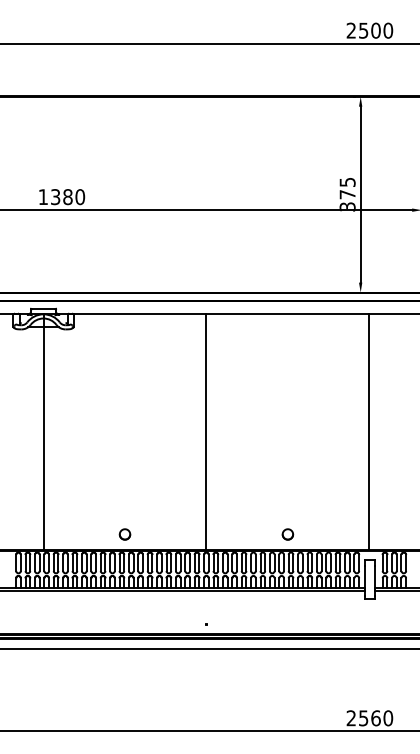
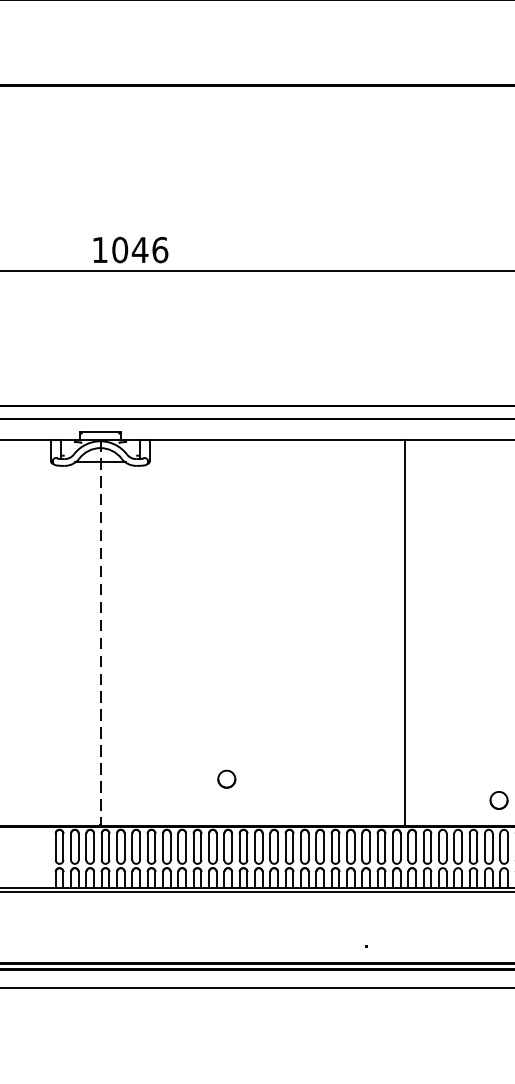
text: (67, 197) -> (139, 250), 1380 -> 1046
line: (206, 431) -> (405, 632), moved
line: (44, 432) -> (101, 634), solid -> dashed
part: (124, 534) -> (225, 779), moved

